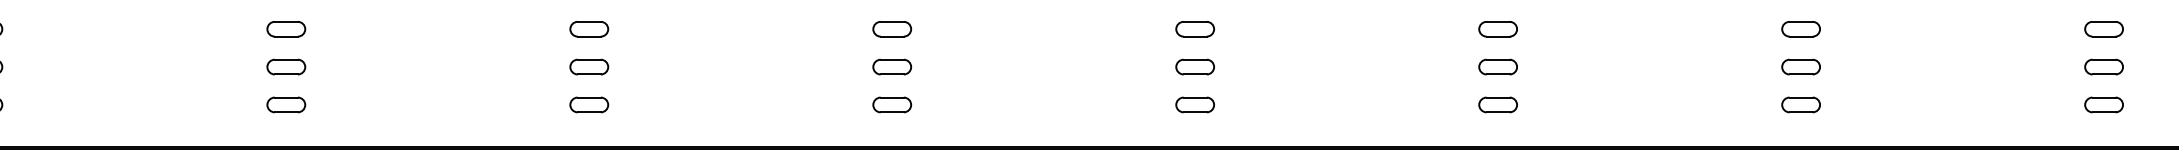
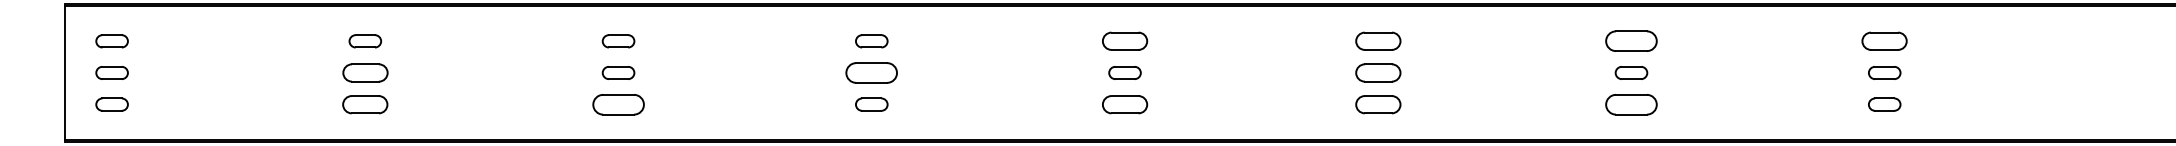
part: (1194, 29) -> (1124, 41), size x1.4
part: (1497, 29) -> (1377, 41), size x1.4
part: (1801, 29) -> (1631, 41), size x1.6
part: (2103, 29) -> (1884, 41), size x1.4
part: (285, 66) -> (364, 72), size x1.4
part: (891, 66) -> (871, 72), size x1.6
part: (1497, 66) -> (1377, 72), size x1.4
part: (286, 104) -> (365, 104), size x1.4
part: (589, 104) -> (618, 104), size x1.6
part: (1194, 104) -> (1124, 104), size x1.4
part: (1497, 104) -> (1377, 104), size x1.4
part: (1801, 104) -> (1631, 104), size x1.6

